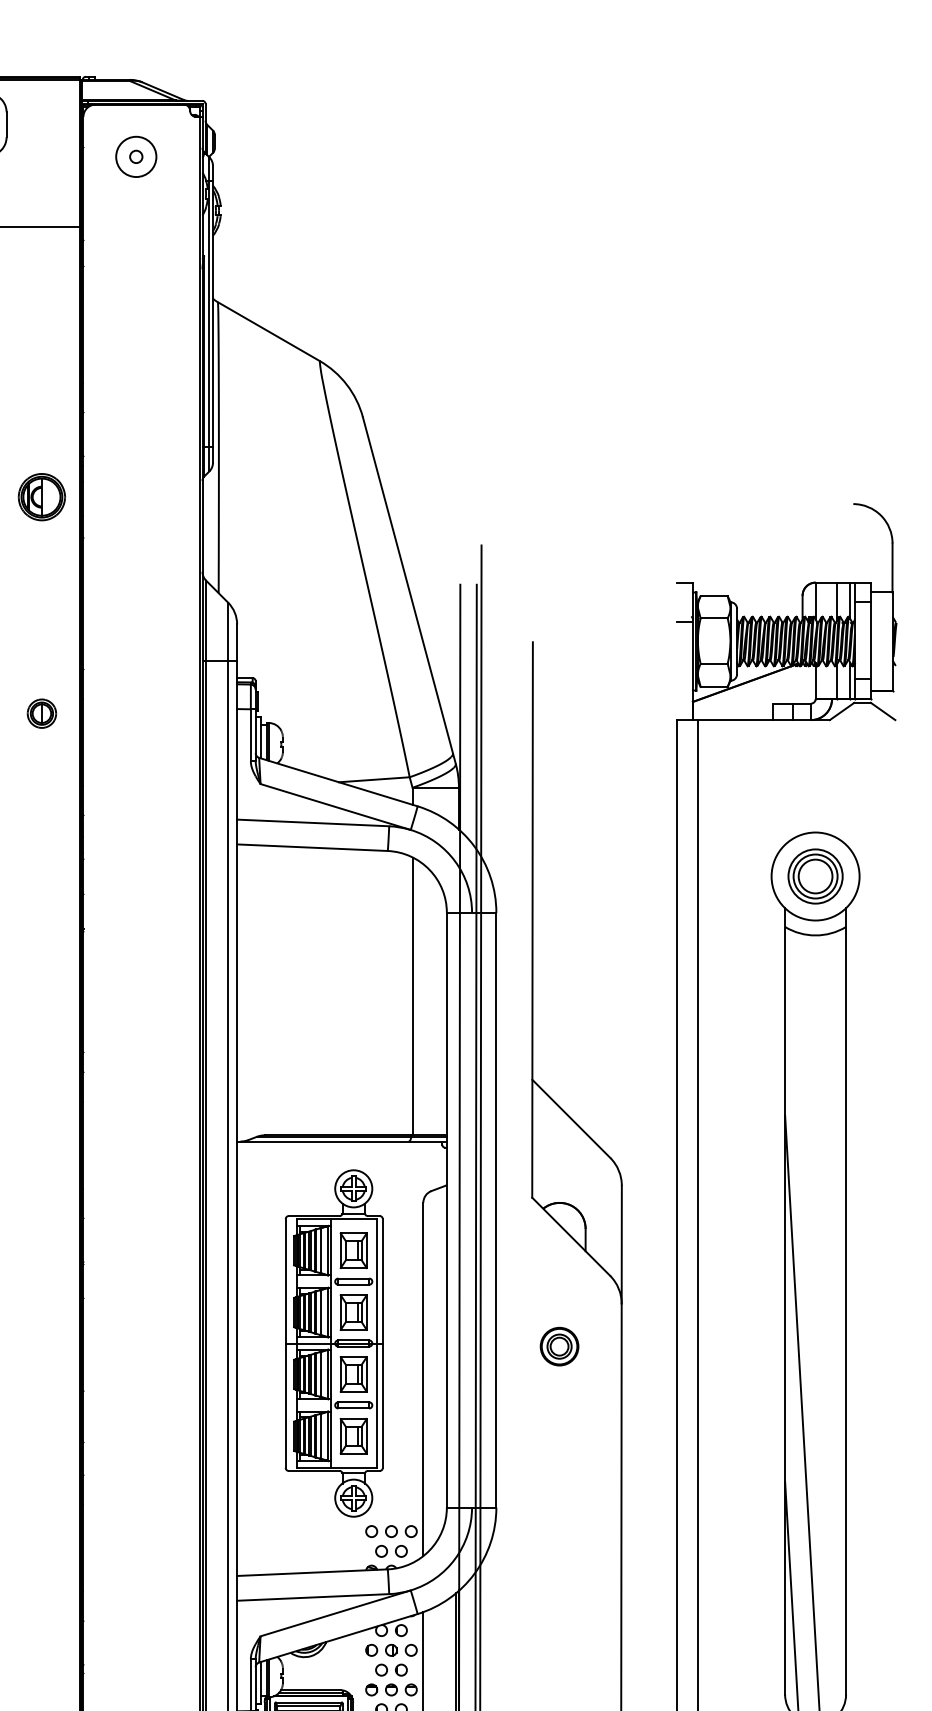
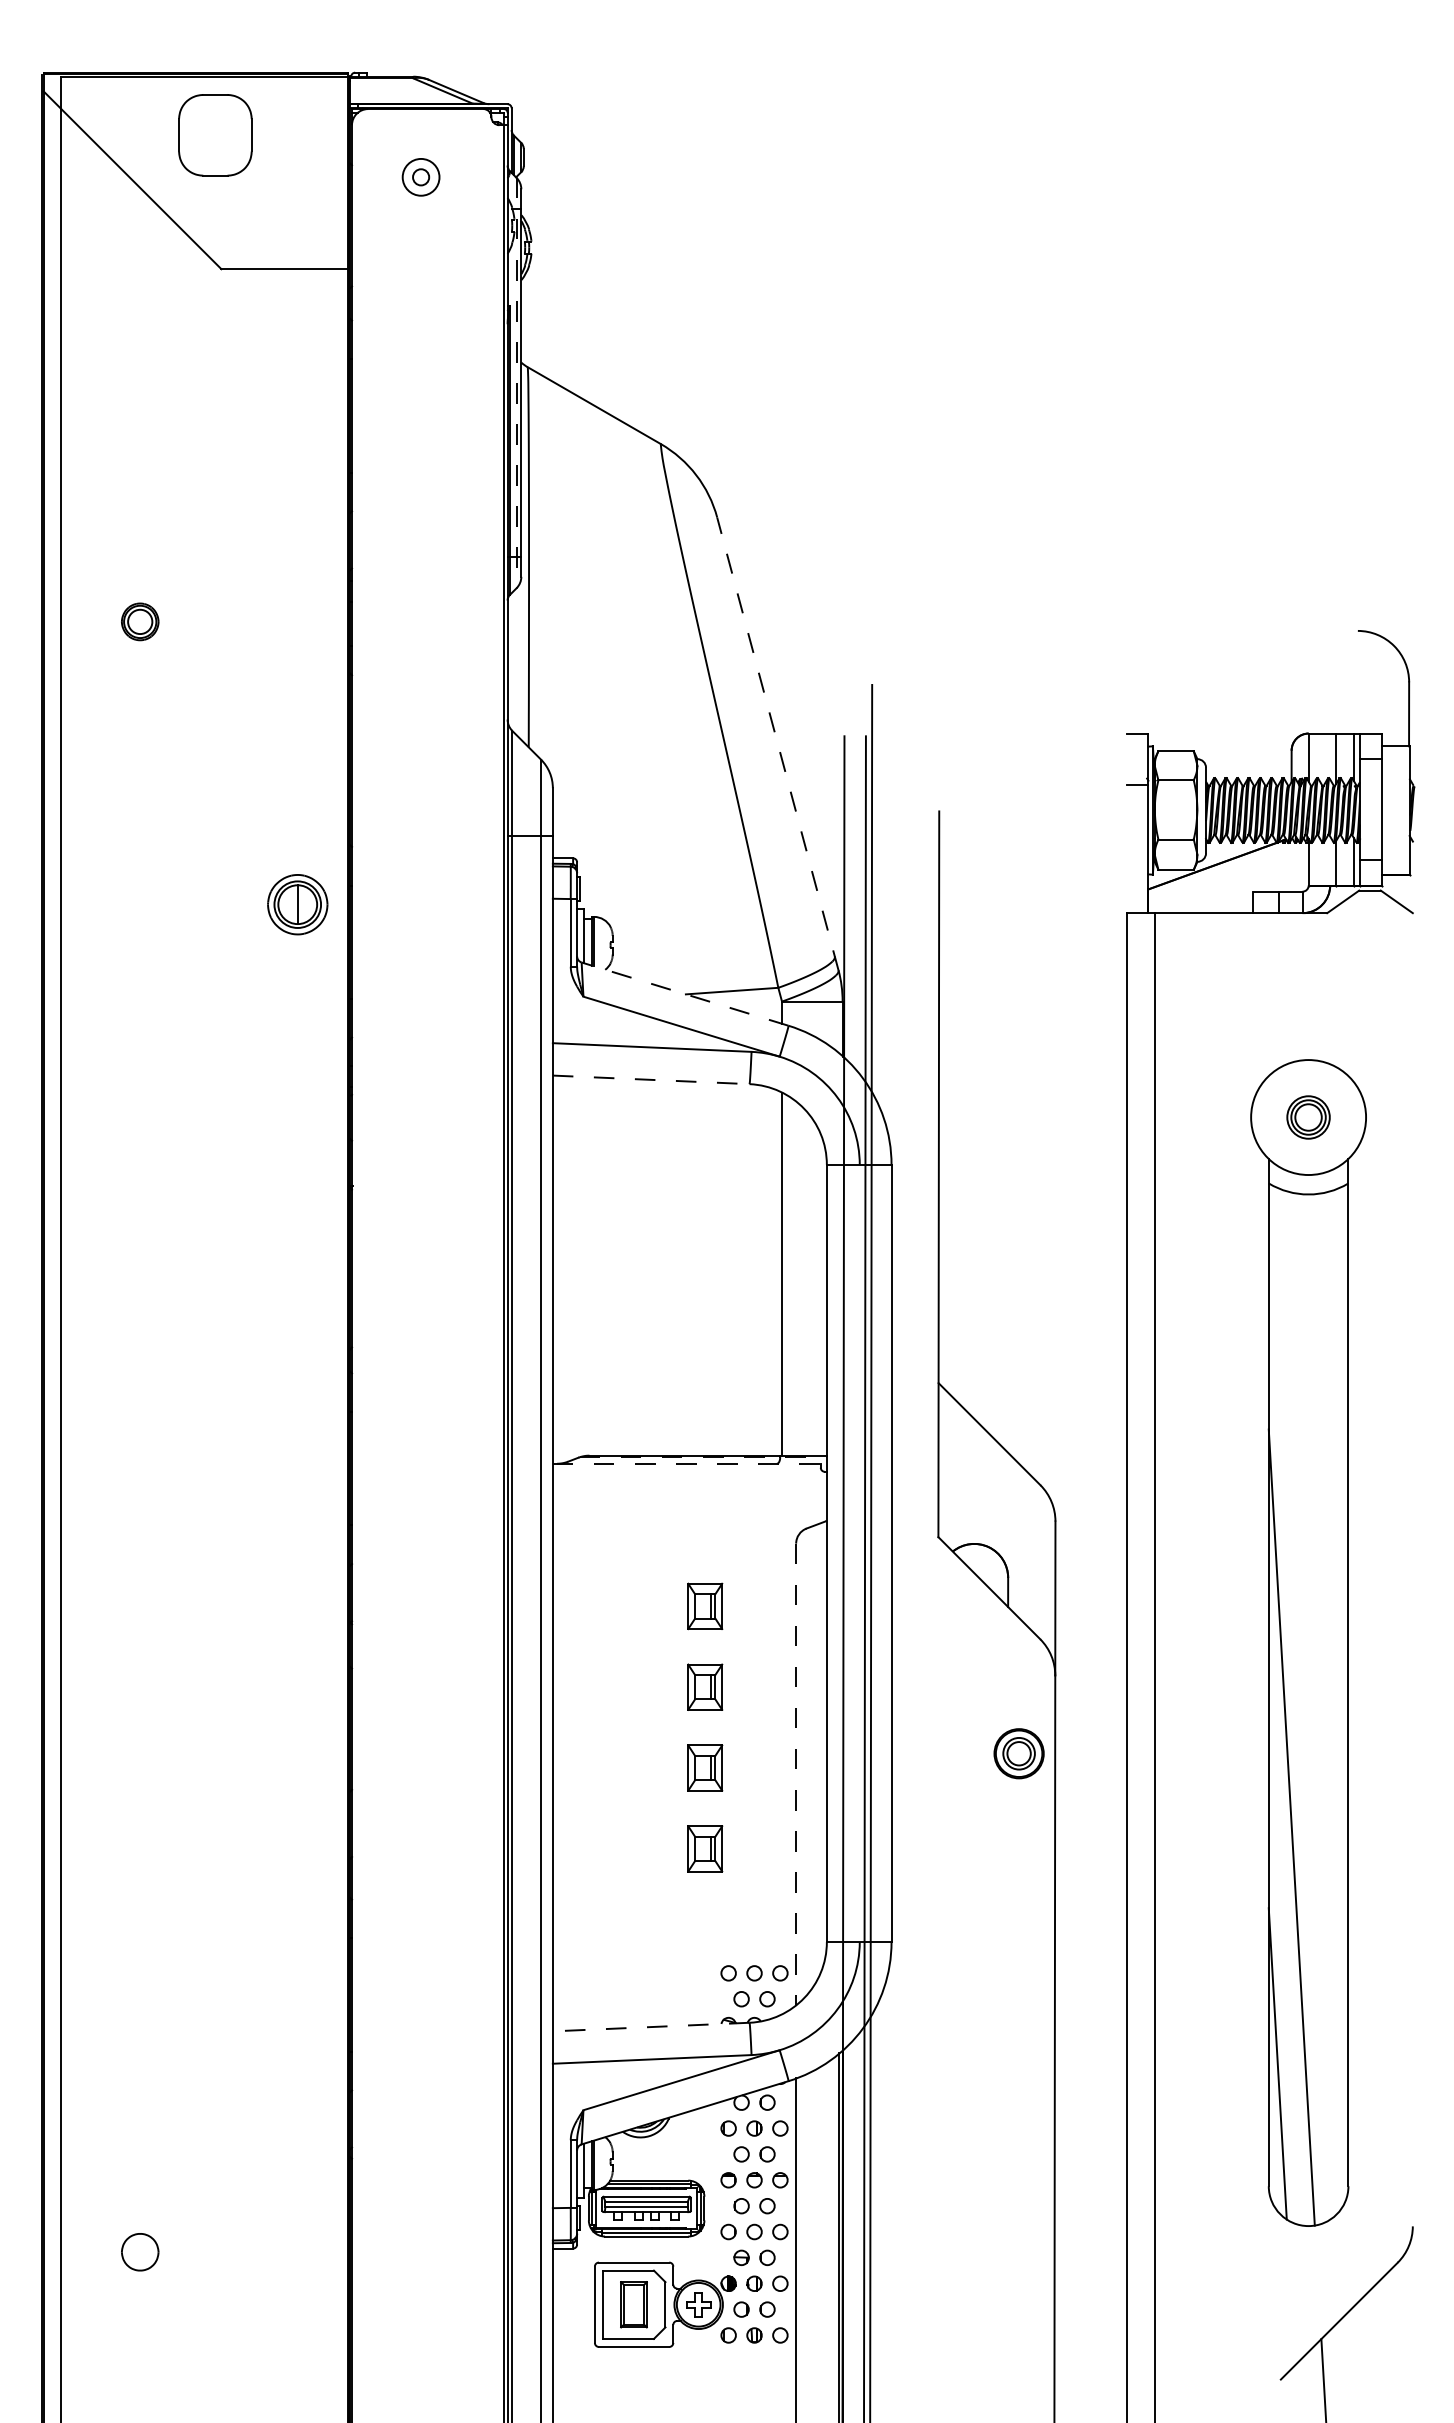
circle: (135, 157) -> (420, 177), size x0.7
line: (209, 314) -> (516, 383), solid -> dashed
part: (41, 496) -> (297, 621), removed
line: (409, 590) -> (777, 743), solid -> dashed
part: (41, 713) -> (297, 904), size x1.6
line: (337, 782) -> (684, 994), solid -> dashed
line: (312, 847) -> (651, 1079), solid -> dashed
part: (815, 876) -> (1308, 1117), size x0.6
line: (352, 1136) -> (703, 1457), solid -> dashed
line: (342, 1141) -> (690, 1463), solid -> dashed
part: (334, 1343) -> (679, 1727), removed
part: (559, 1346) -> (1018, 1753), moved
line: (423, 1379) -> (796, 1774), solid -> dashed
line: (311, 1573) -> (650, 2027), solid -> dashed

